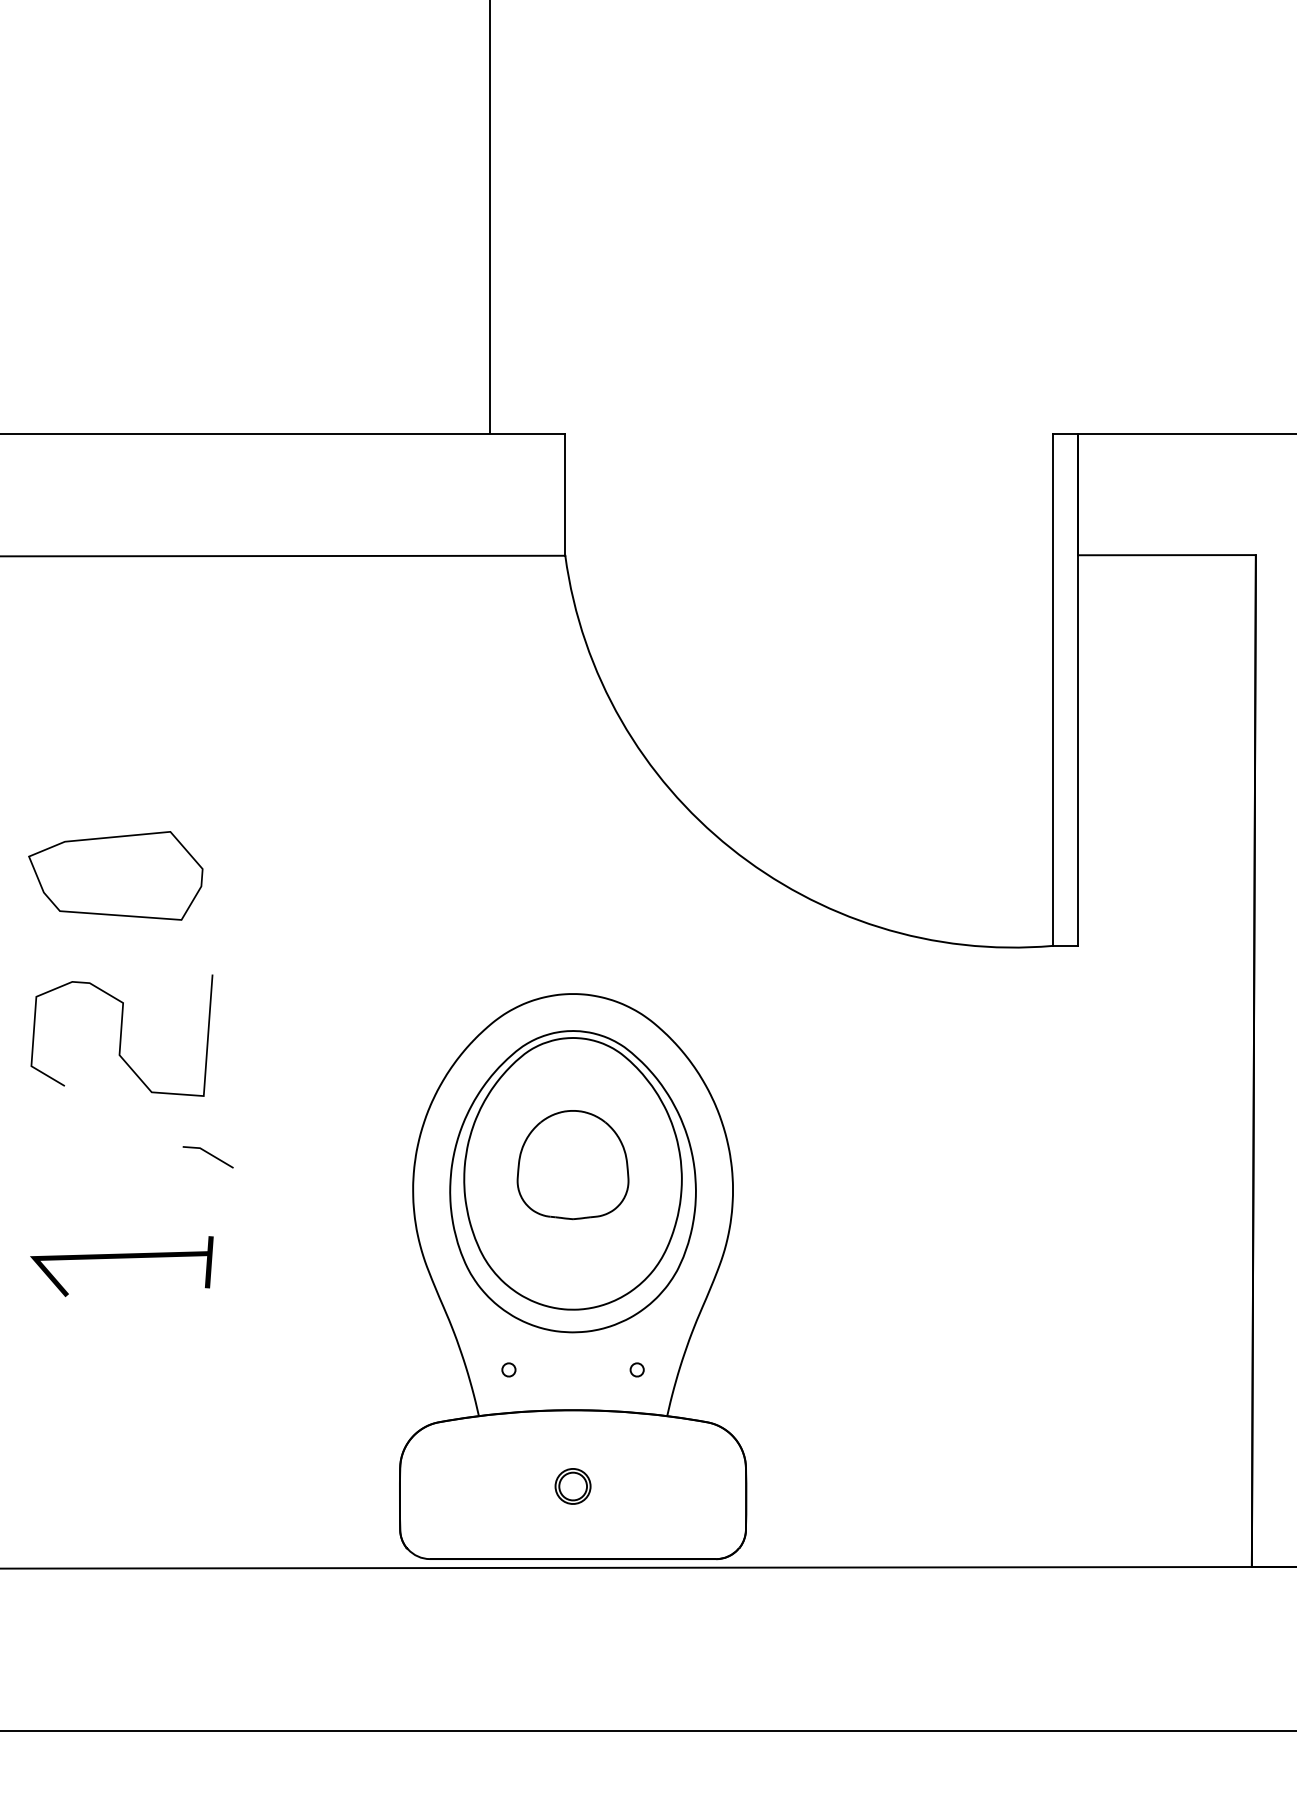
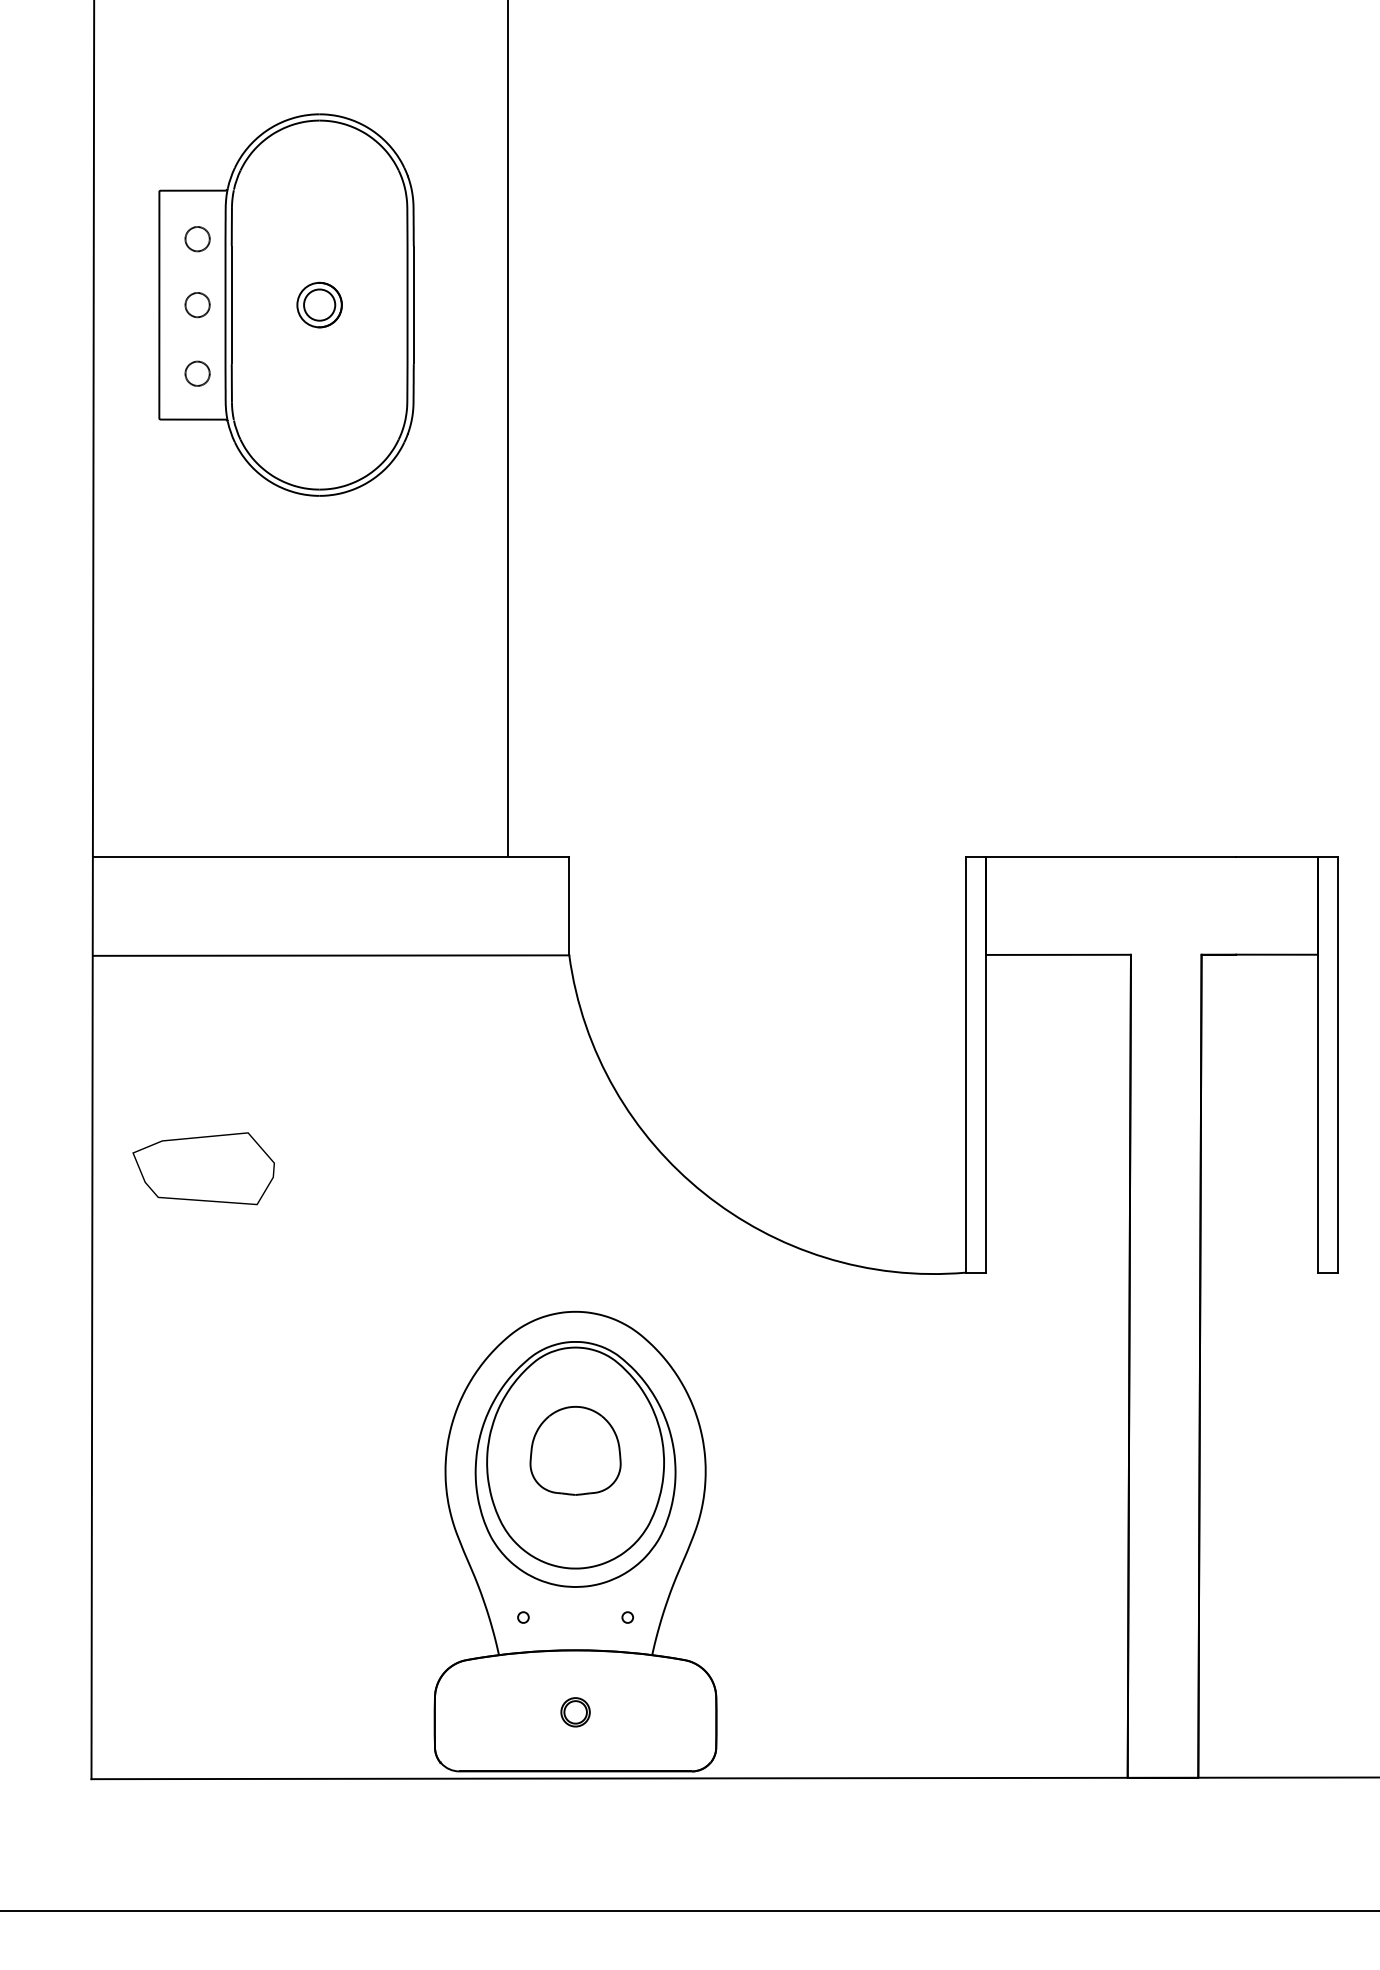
part: (115, 875) -> (203, 1168), moved
curve: (121, 1035) -> (208, 1345), removed
line: (209, 1154) -> (279, 1442), removed
part: (121, 1257) -> (208, 1526), removed

